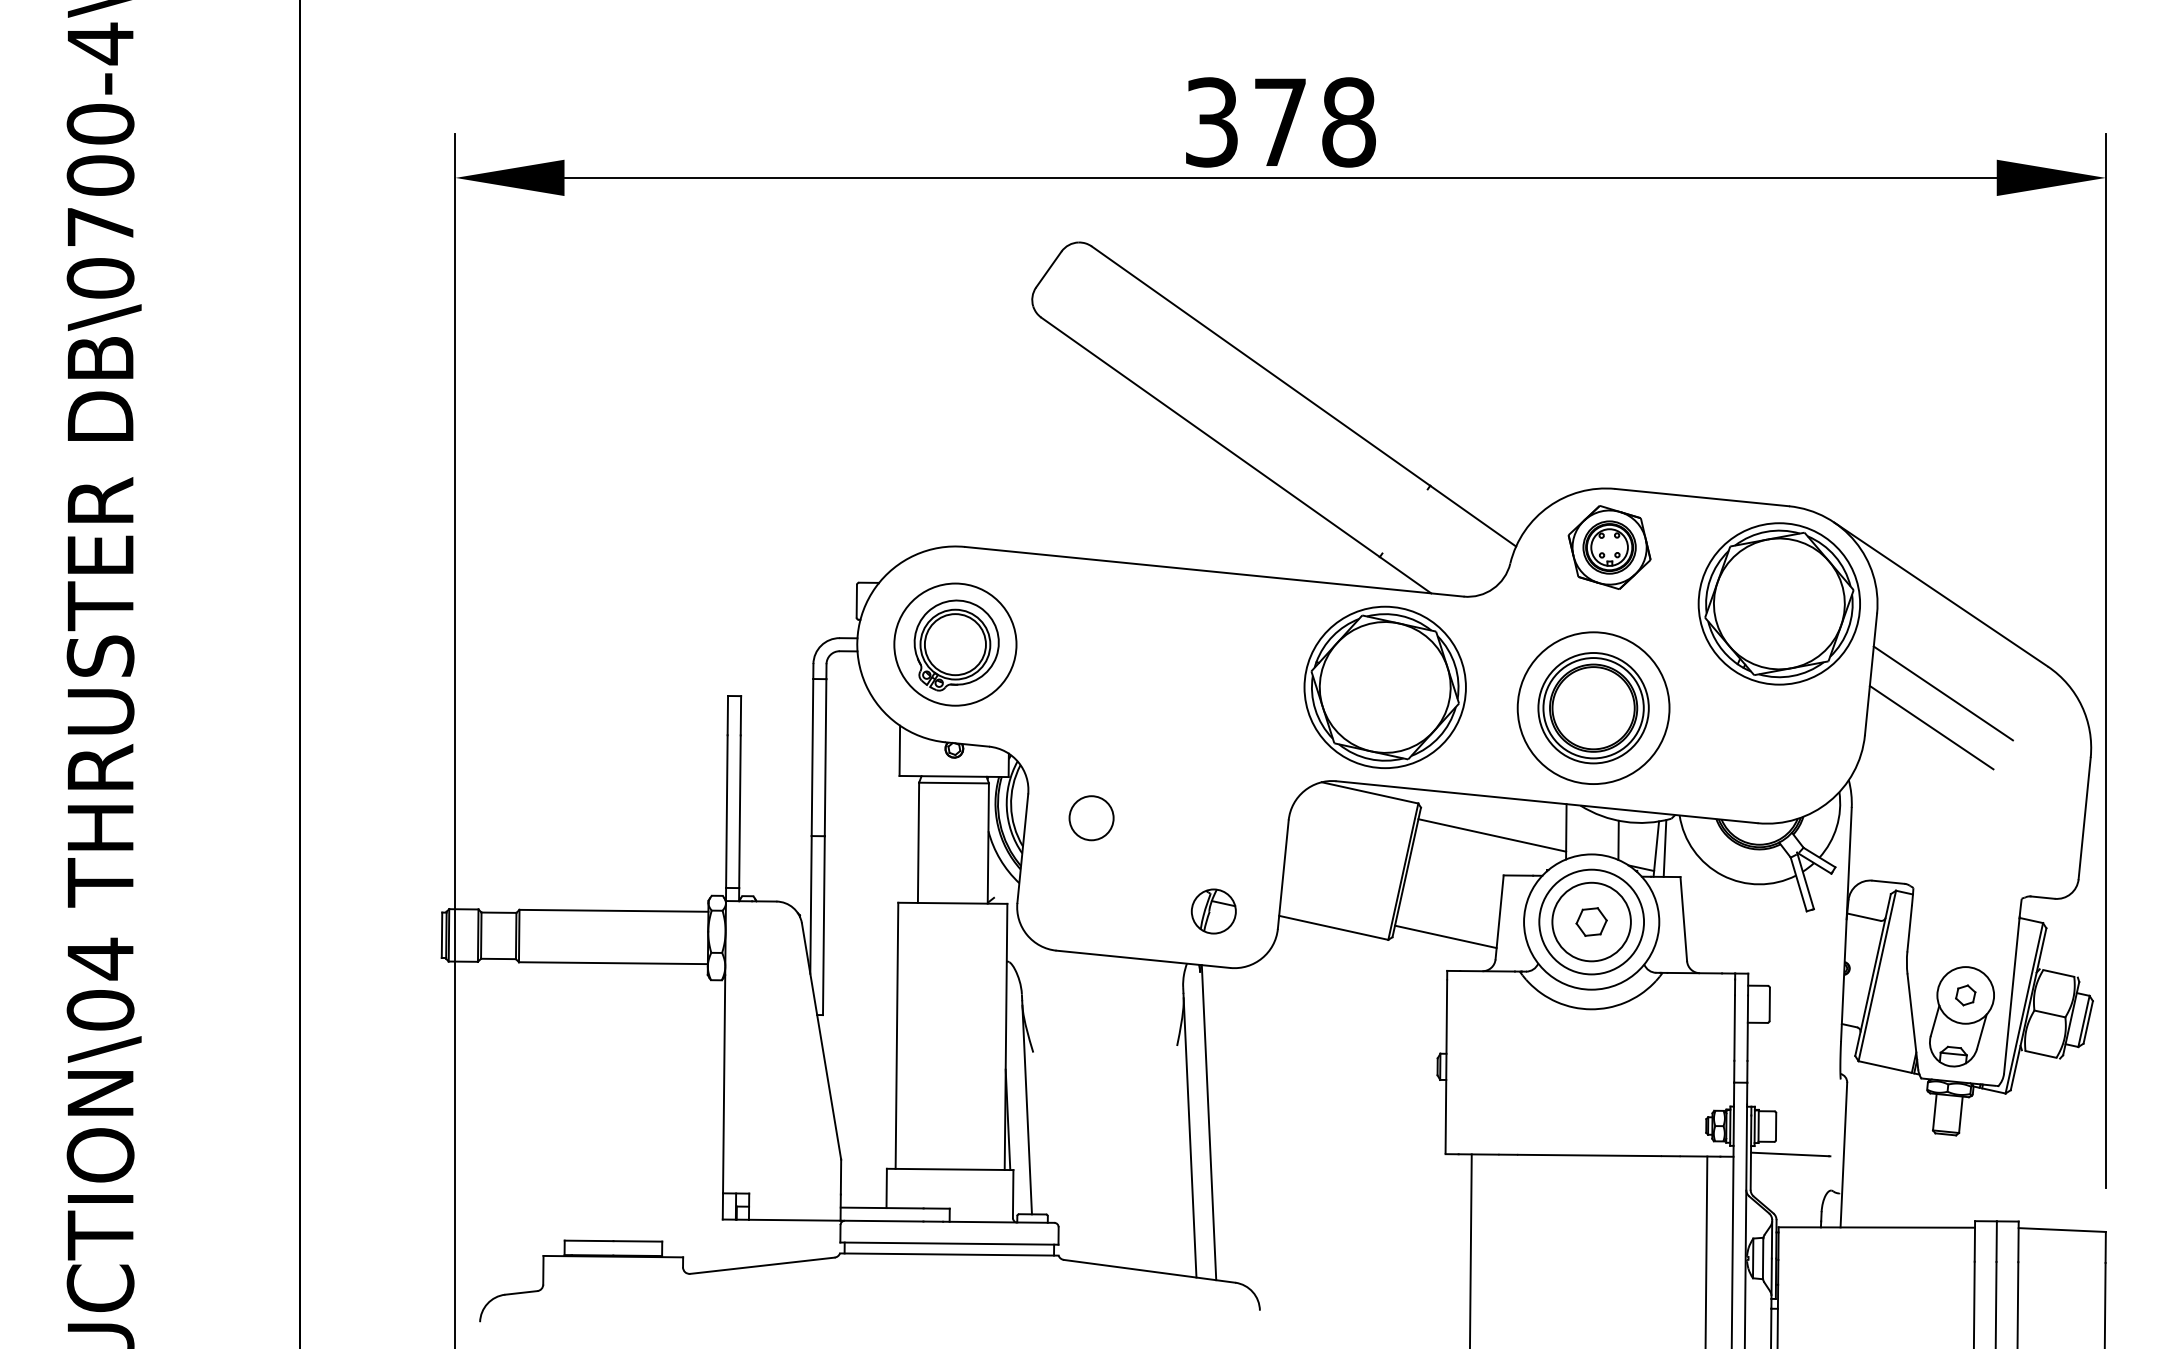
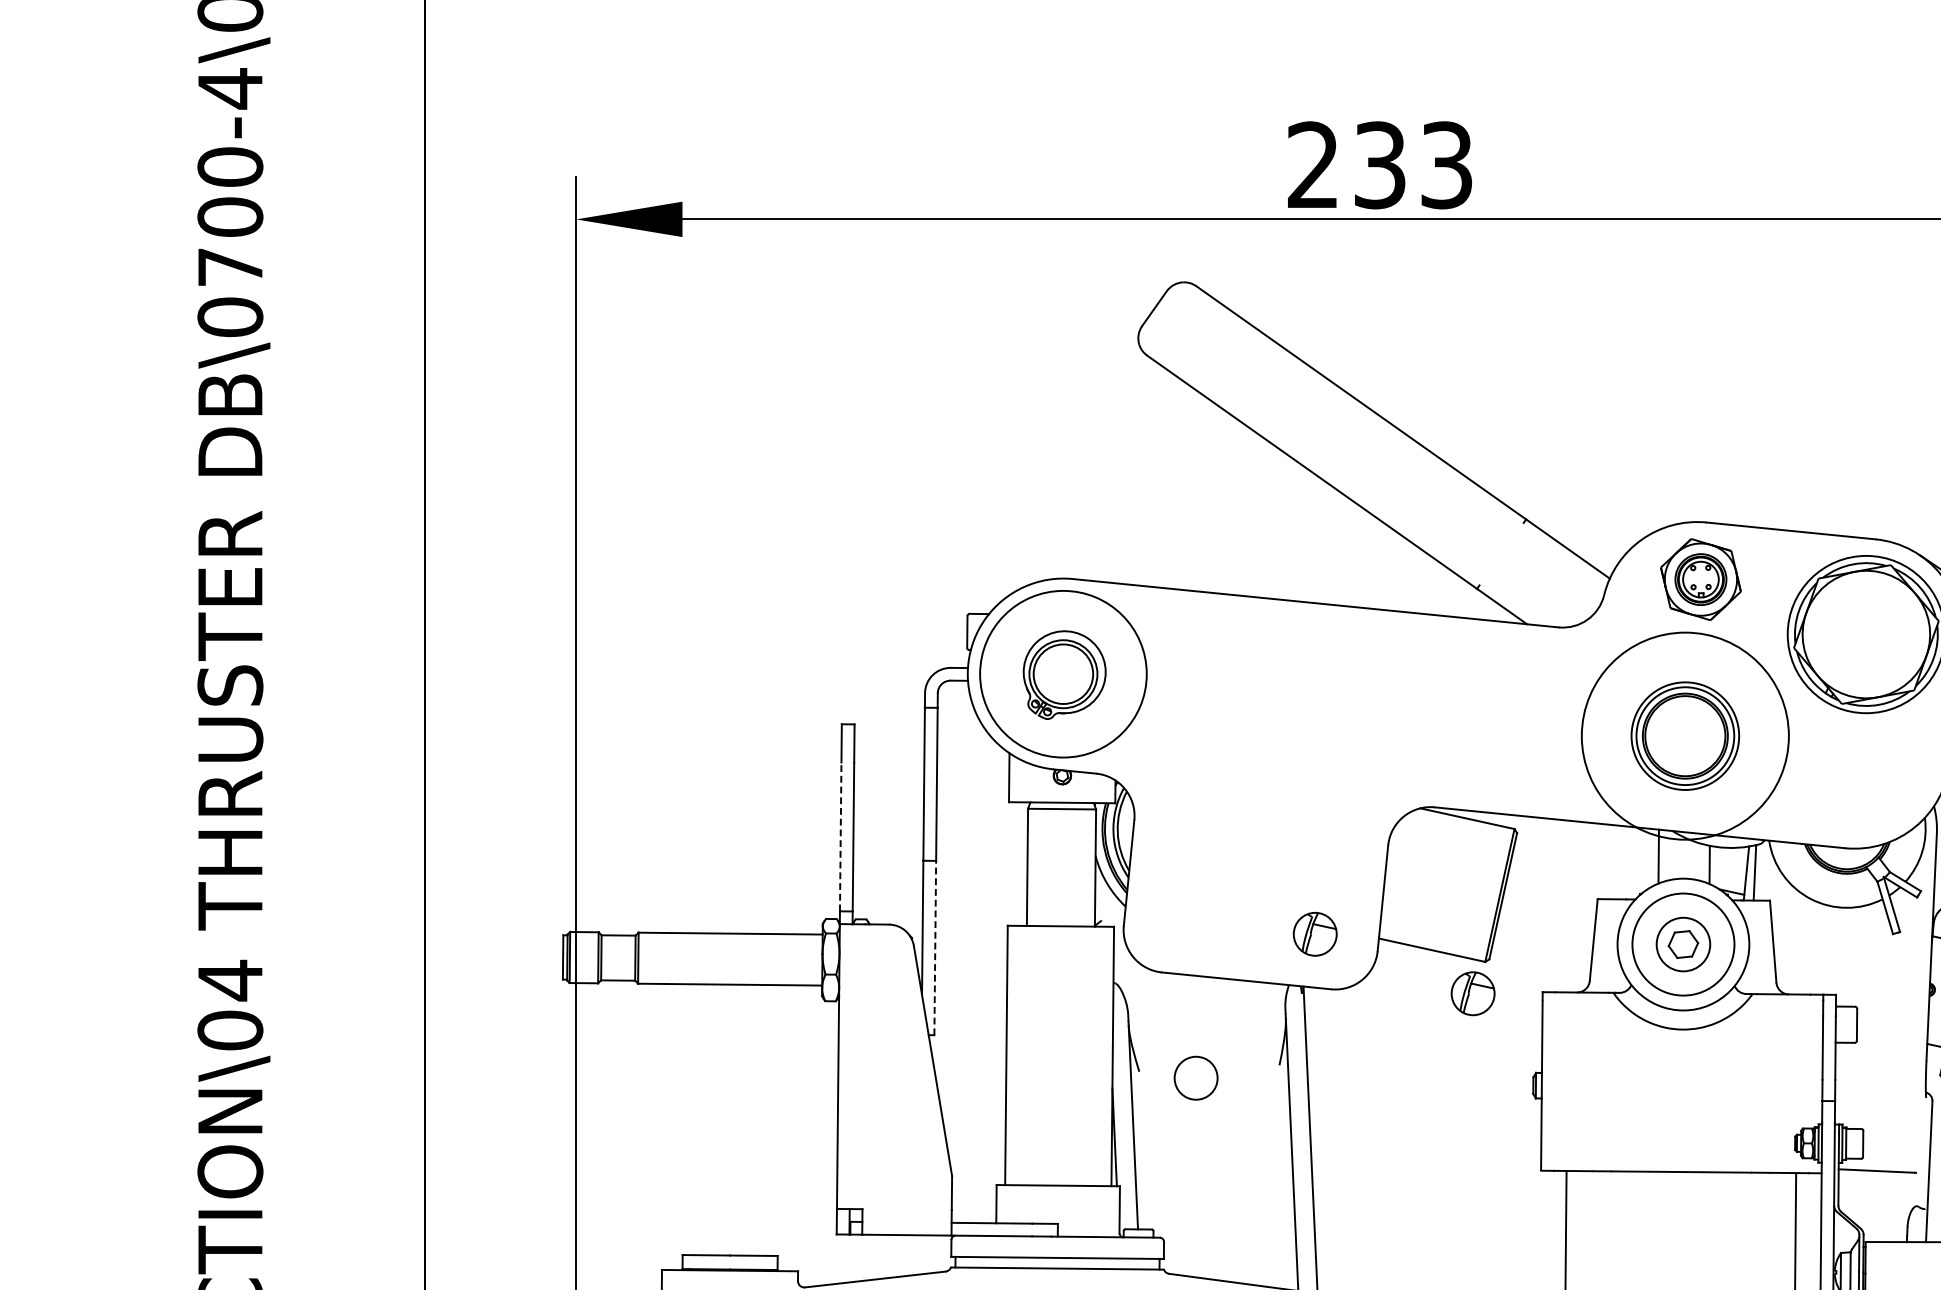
text: (1280, 122) -> (1380, 165), 378 -> 233
circle: (955, 644) -> (1063, 674), size x1.4
part: (1384, 687) -> (1481, 715), removed
circle: (1593, 708) -> (1685, 736), size x1.4
line: (726, 811) -> (840, 836), solid -> dashed
circle: (1091, 818) -> (1196, 1078), moved
line: (1492, 835) -> (1586, 860), removed
circle: (1591, 921) -> (1683, 944), size x0.7
line: (823, 925) -> (934, 947), solid -> dashed
line: (1445, 936) -> (1541, 958), removed
part: (1375, 972) -> (1472, 993), added

